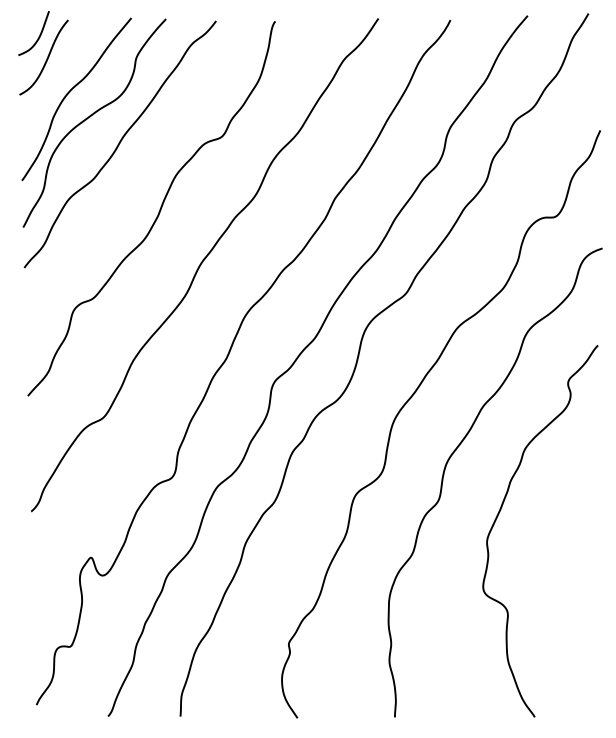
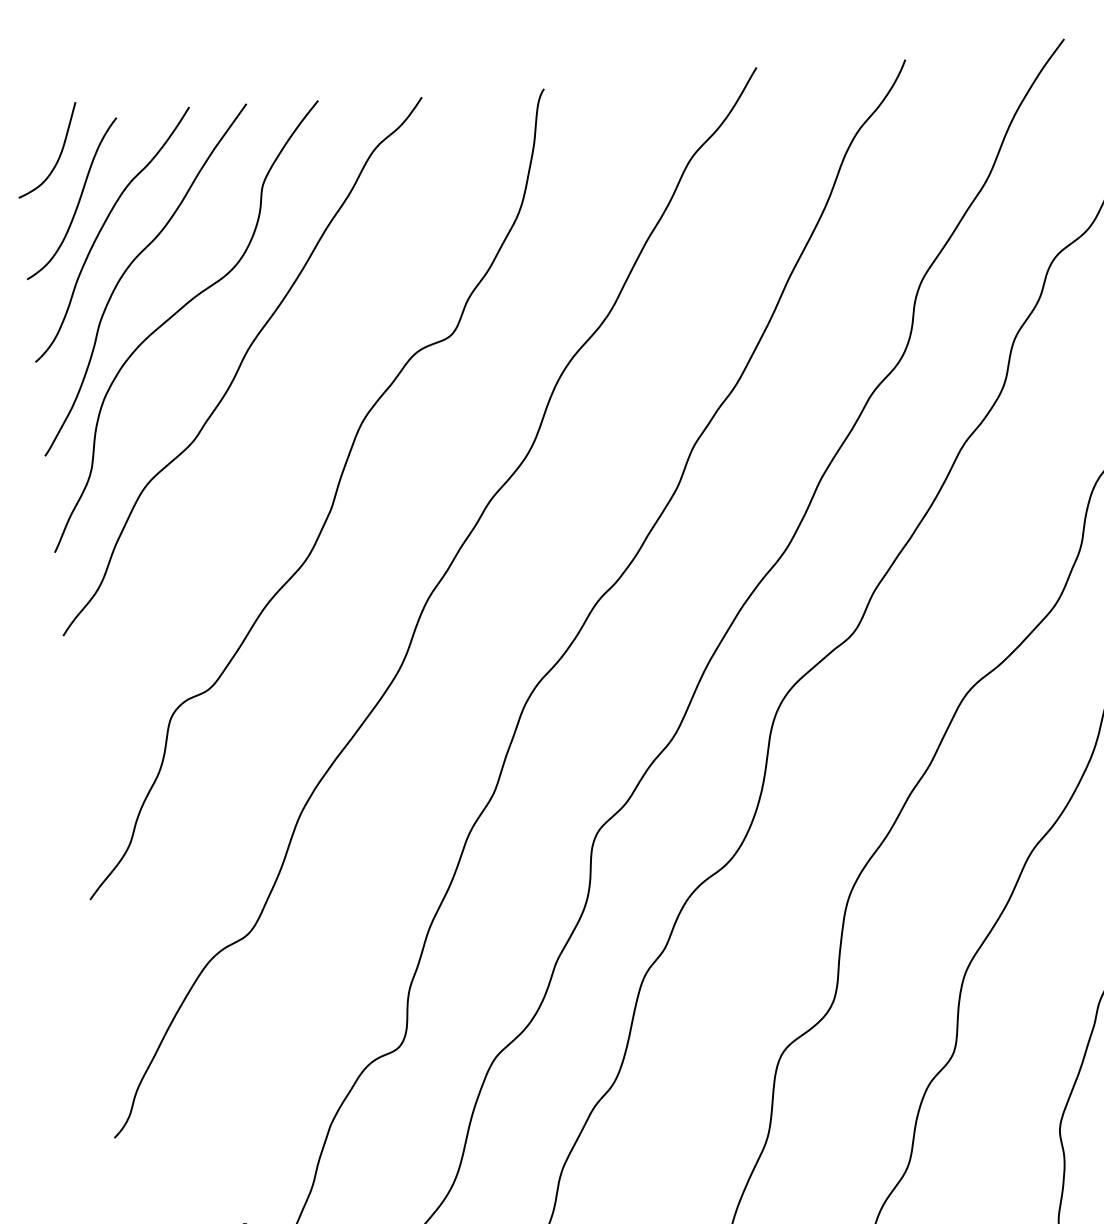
curve: (57, 74) -> (102, 231), added

